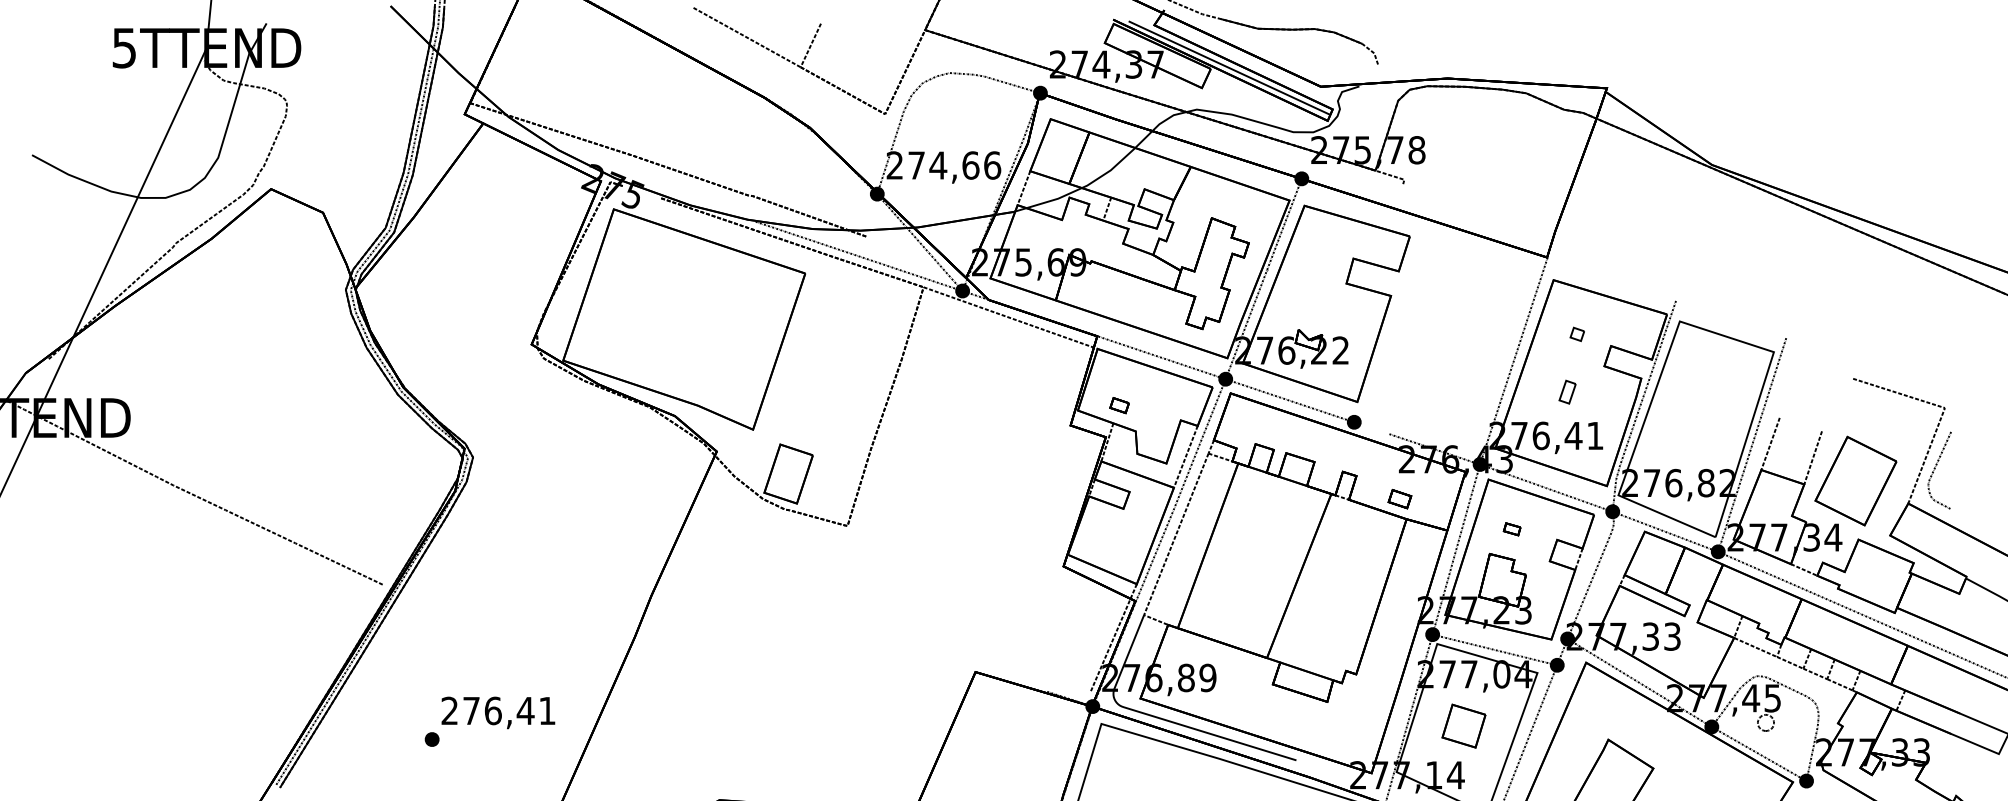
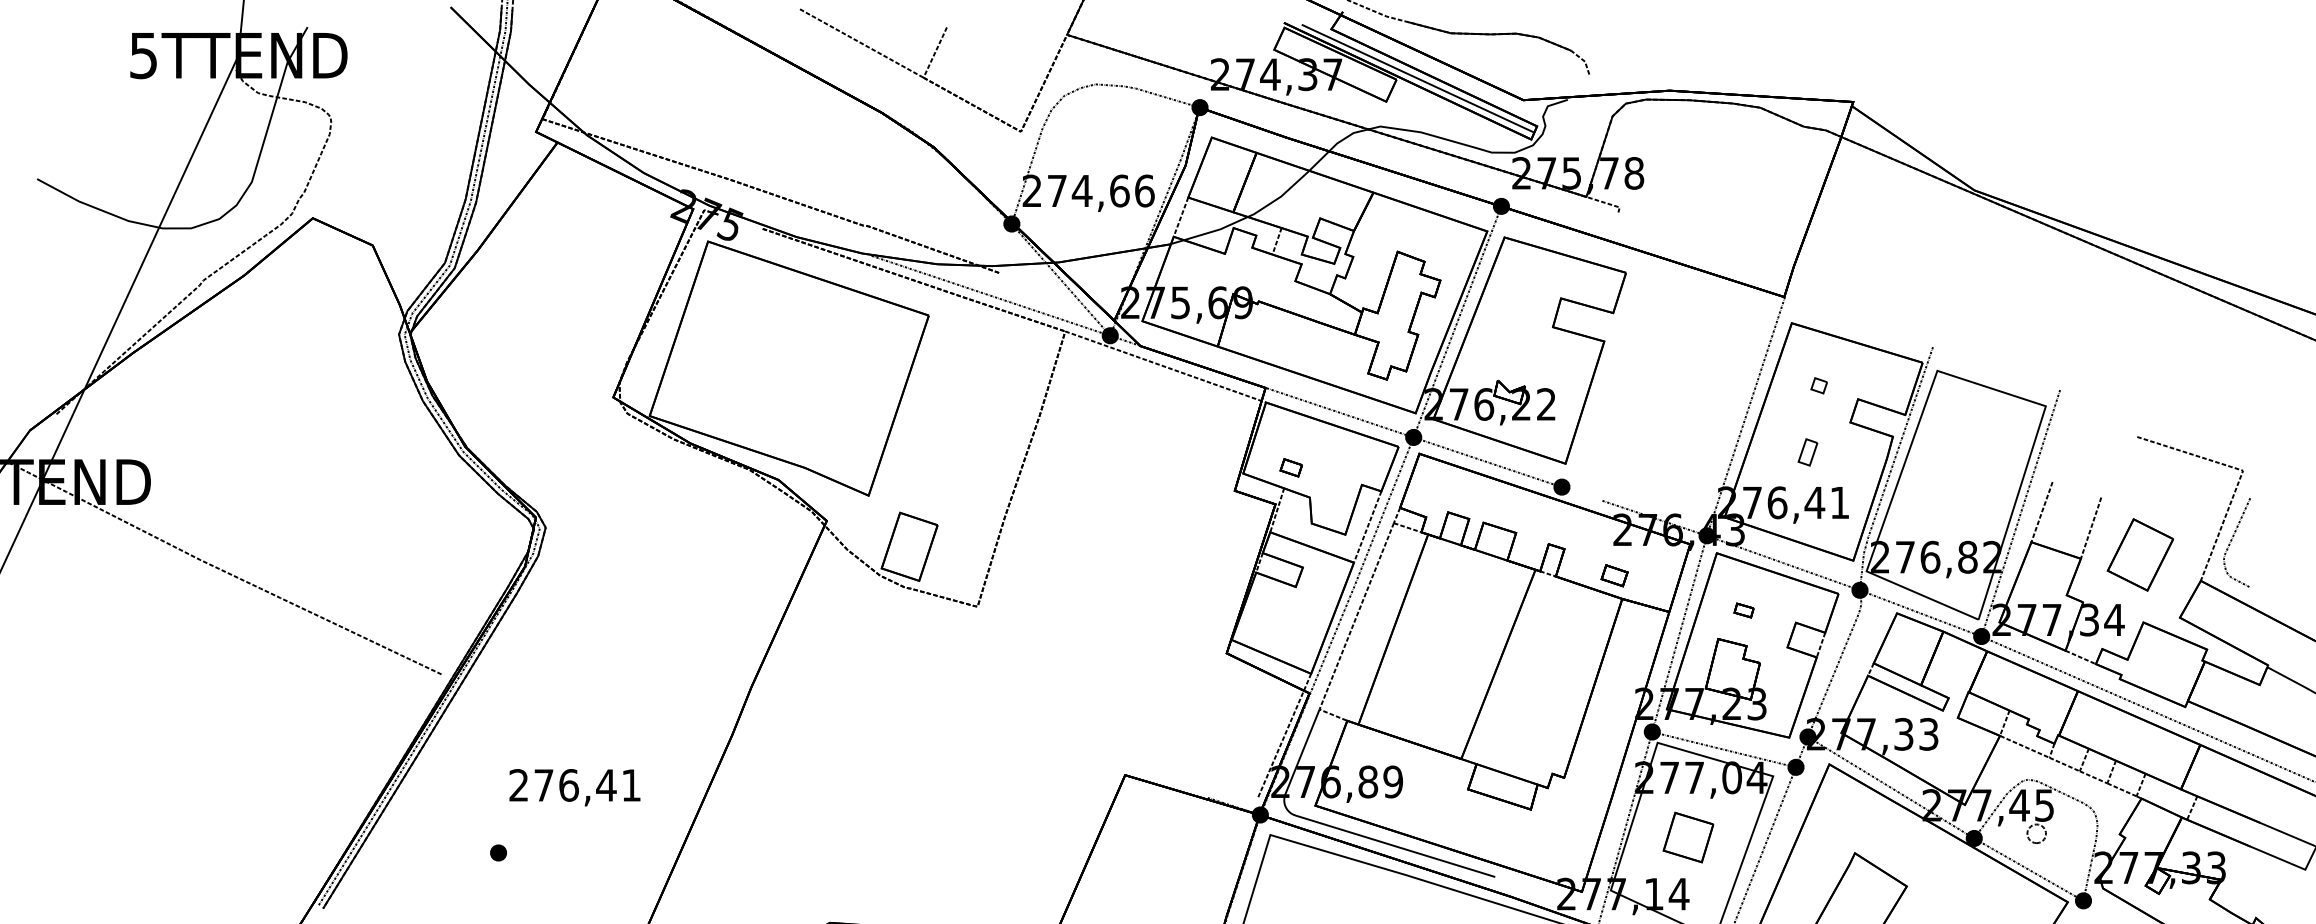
part: (1855, 480) -> (2139, 554), size x0.7
text: (498, 712) -> (575, 787), moved

